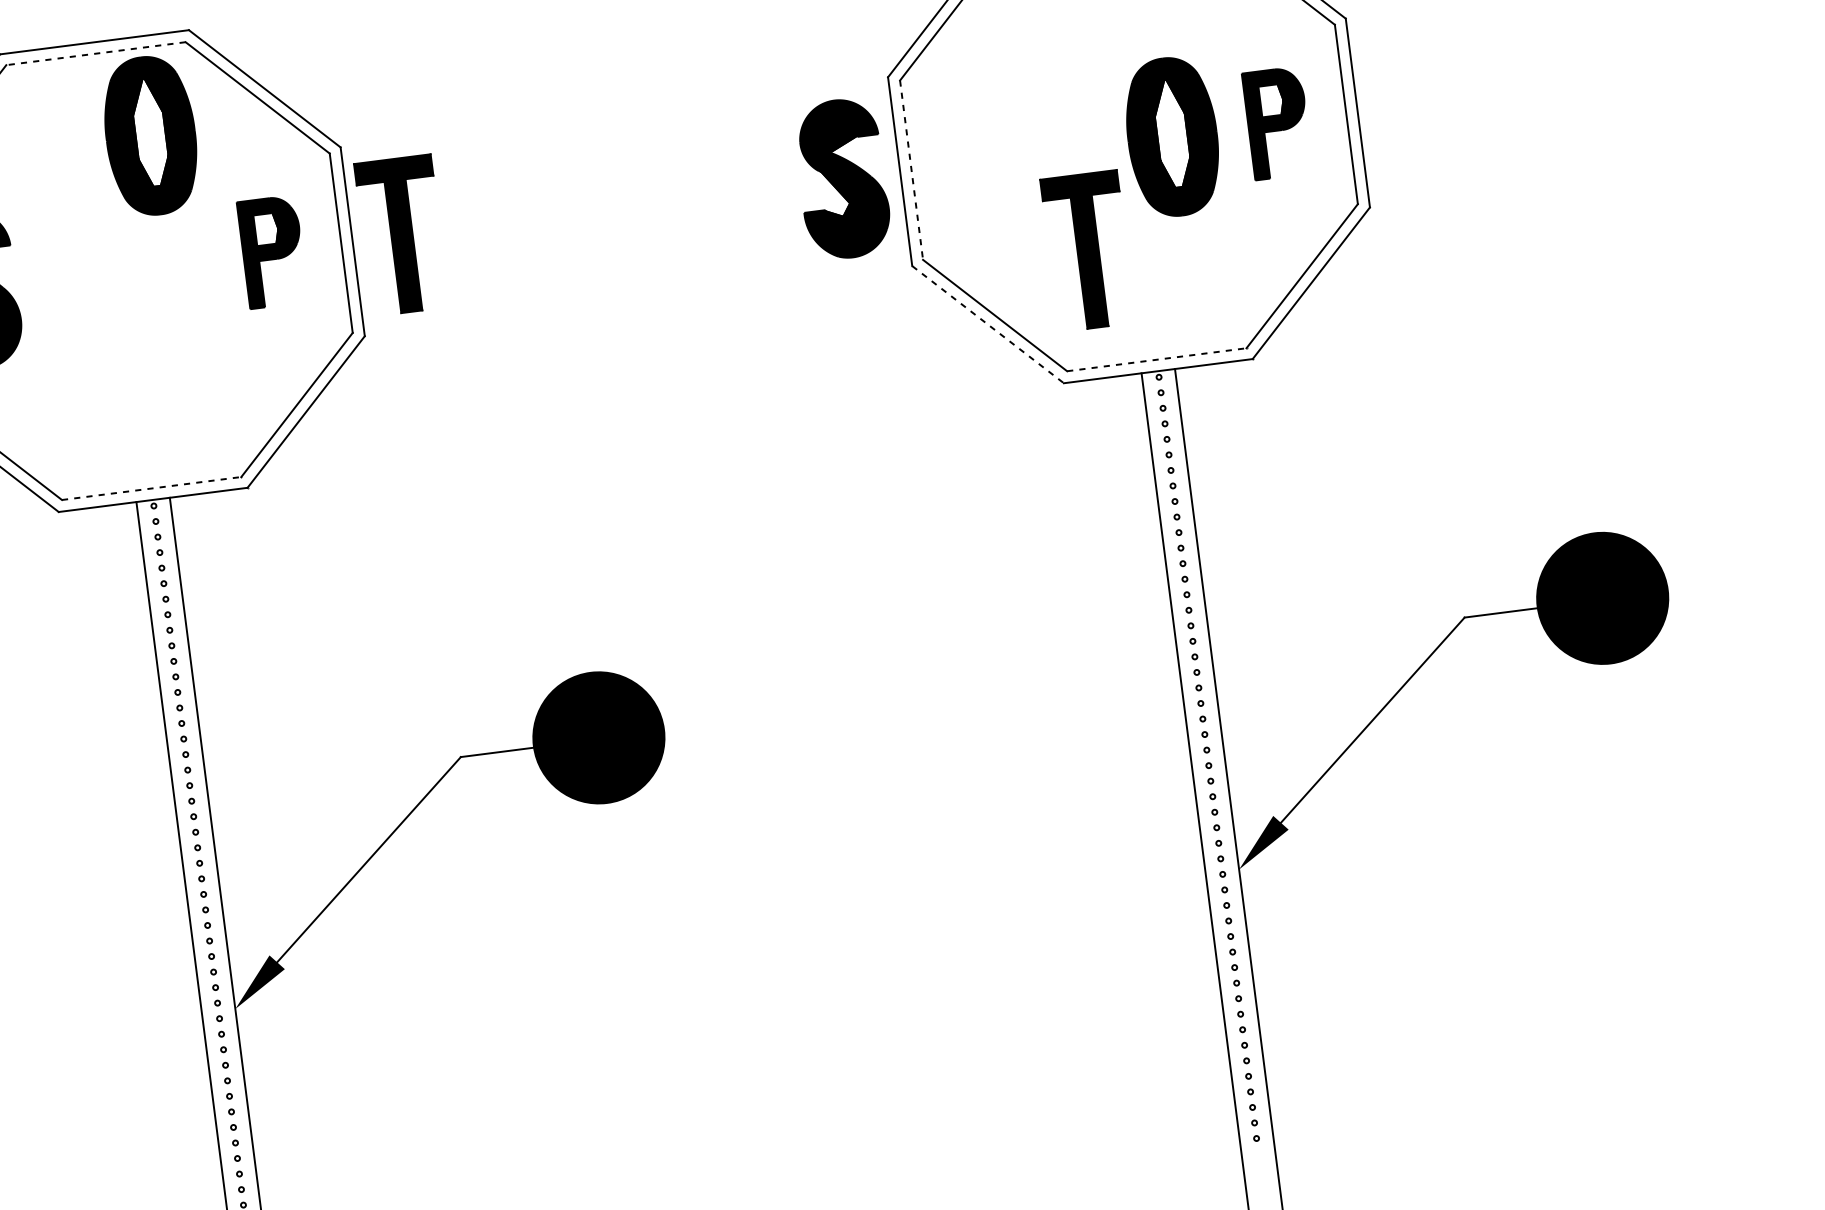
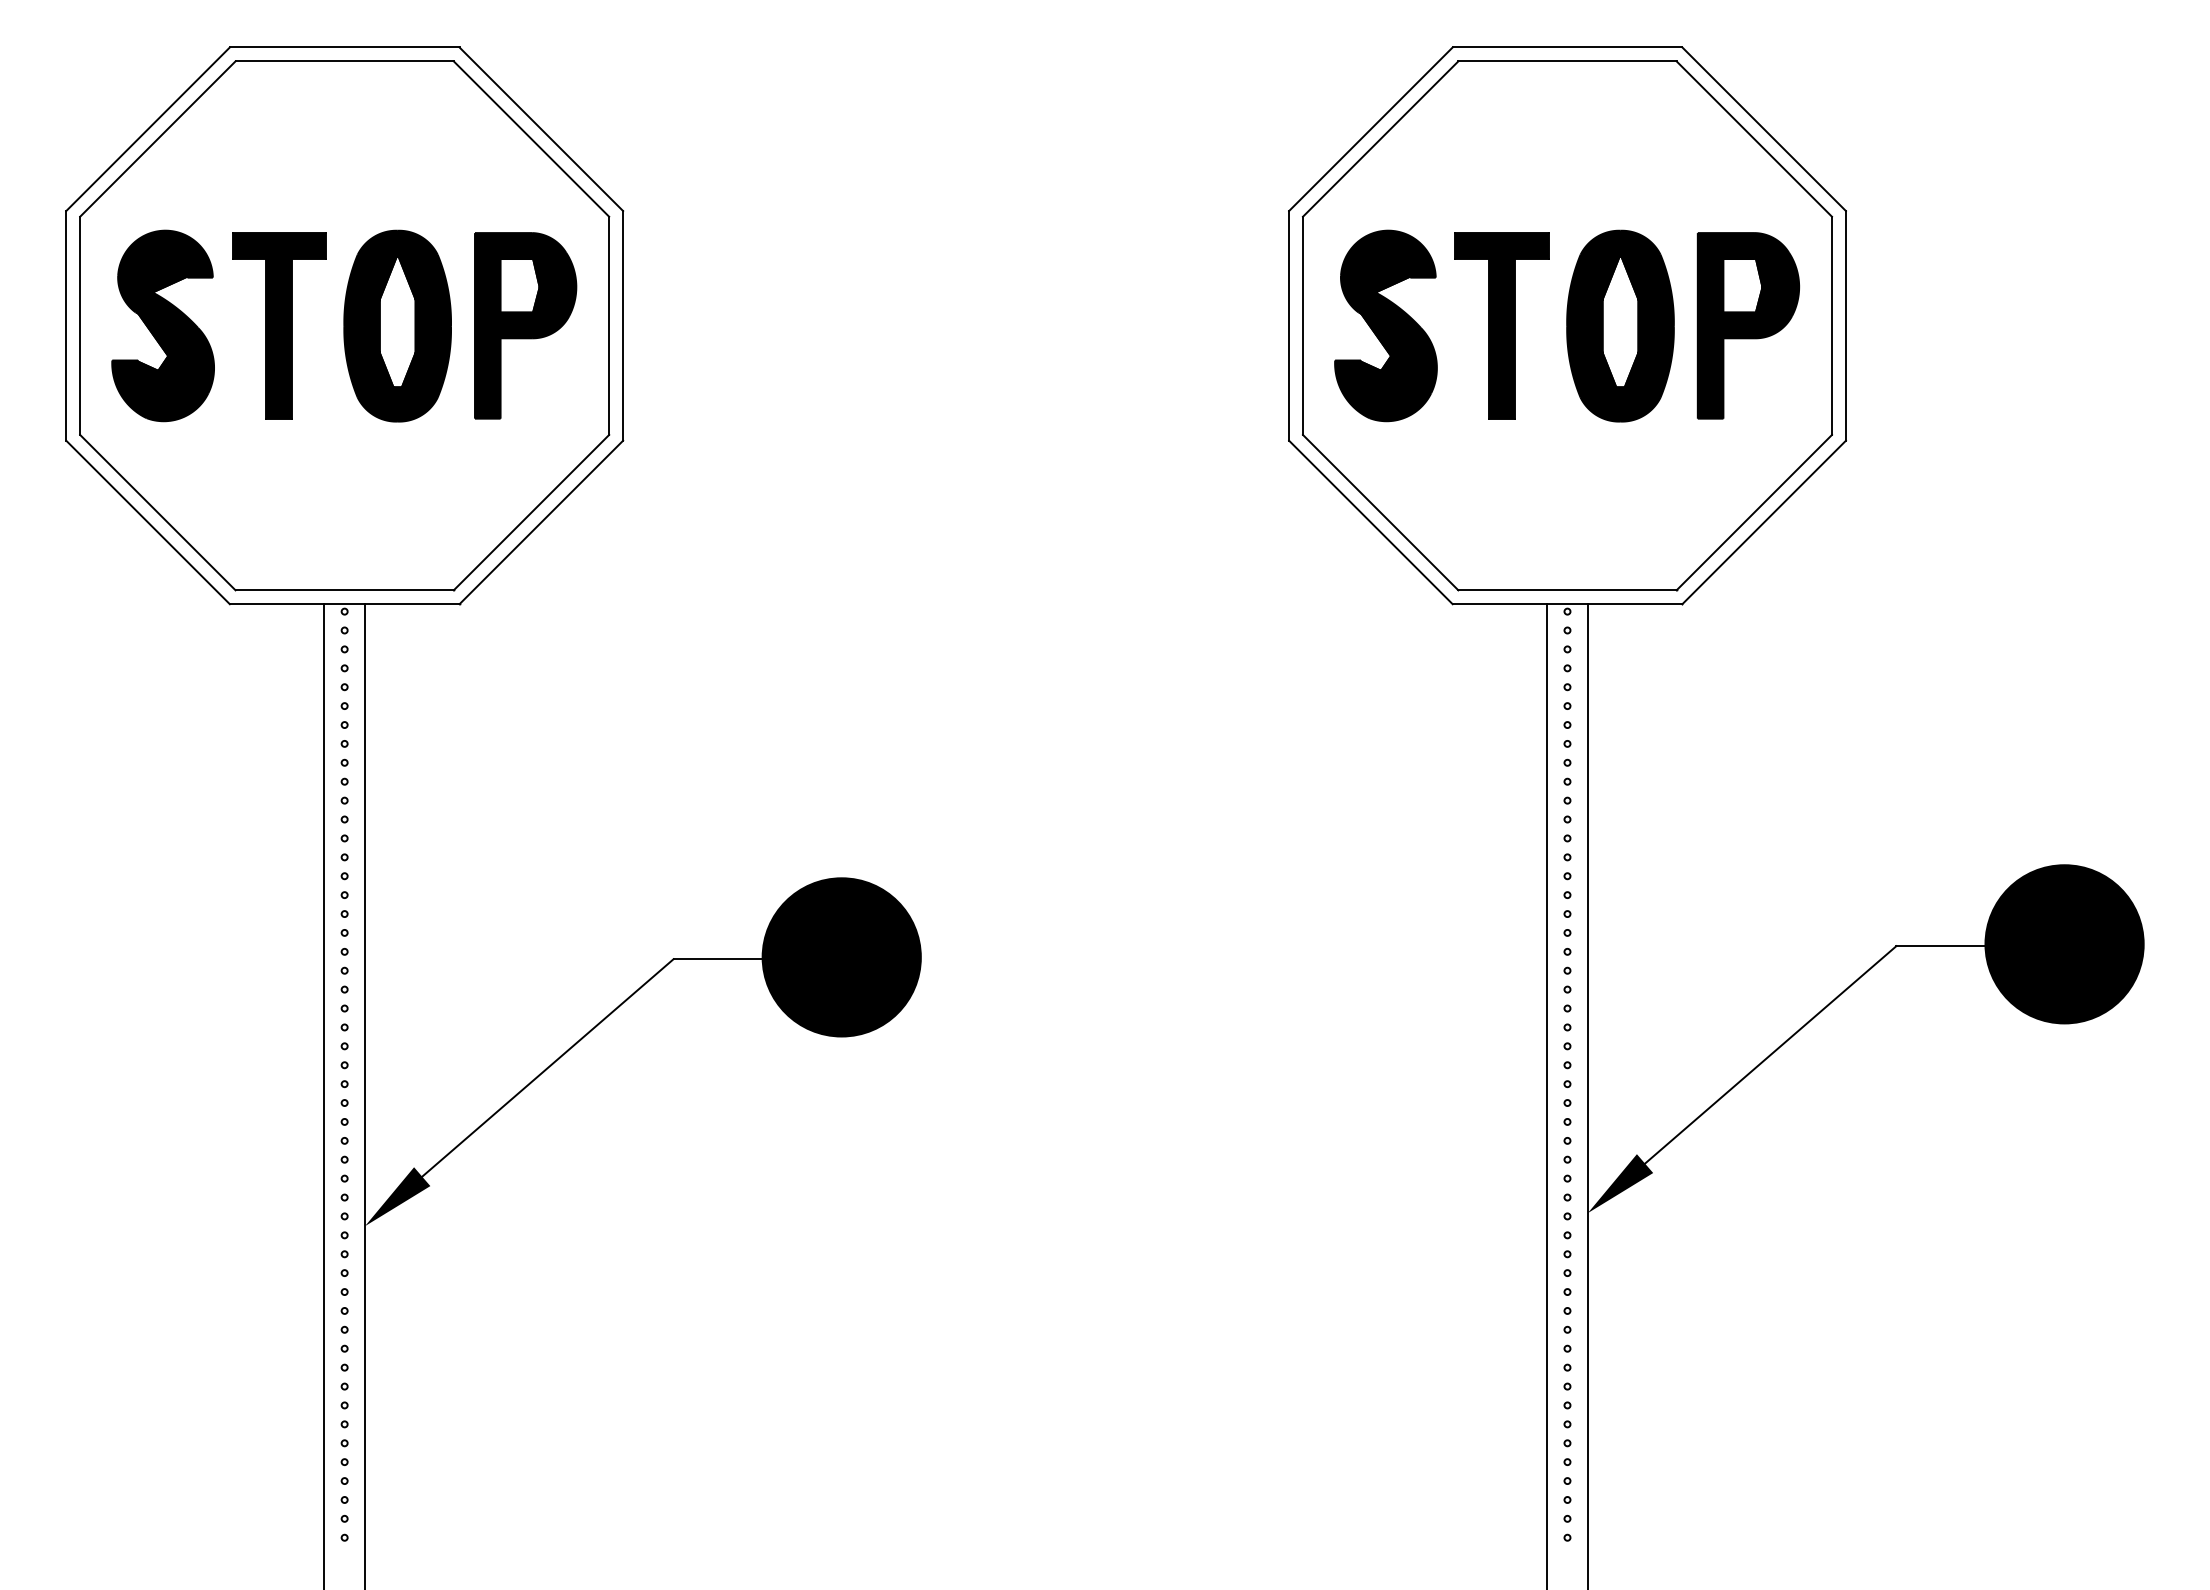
line: (95, 53) -> (344, 61), dashed -> solid
part: (1277, 122) -> (1748, 325), size x1.43
part: (150, 135) -> (397, 325), moved
line: (911, 170) -> (1302, 326), dashed -> solid
part: (842, 178) -> (1385, 325), moved
part: (402, 235) -> (279, 325), moved
part: (1087, 250) -> (1501, 325), moved
part: (272, 251) -> (525, 325), size x1.43
line: (987, 324) -> (1370, 522), dashed -> solid
line: (1156, 359) -> (1567, 590), dashed -> solid
line: (152, 488) -> (345, 590), dashed -> solid

